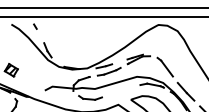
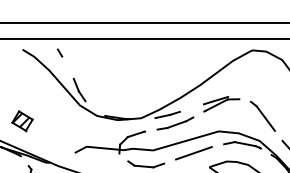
line: (120, 90) -> (192, 152), added

